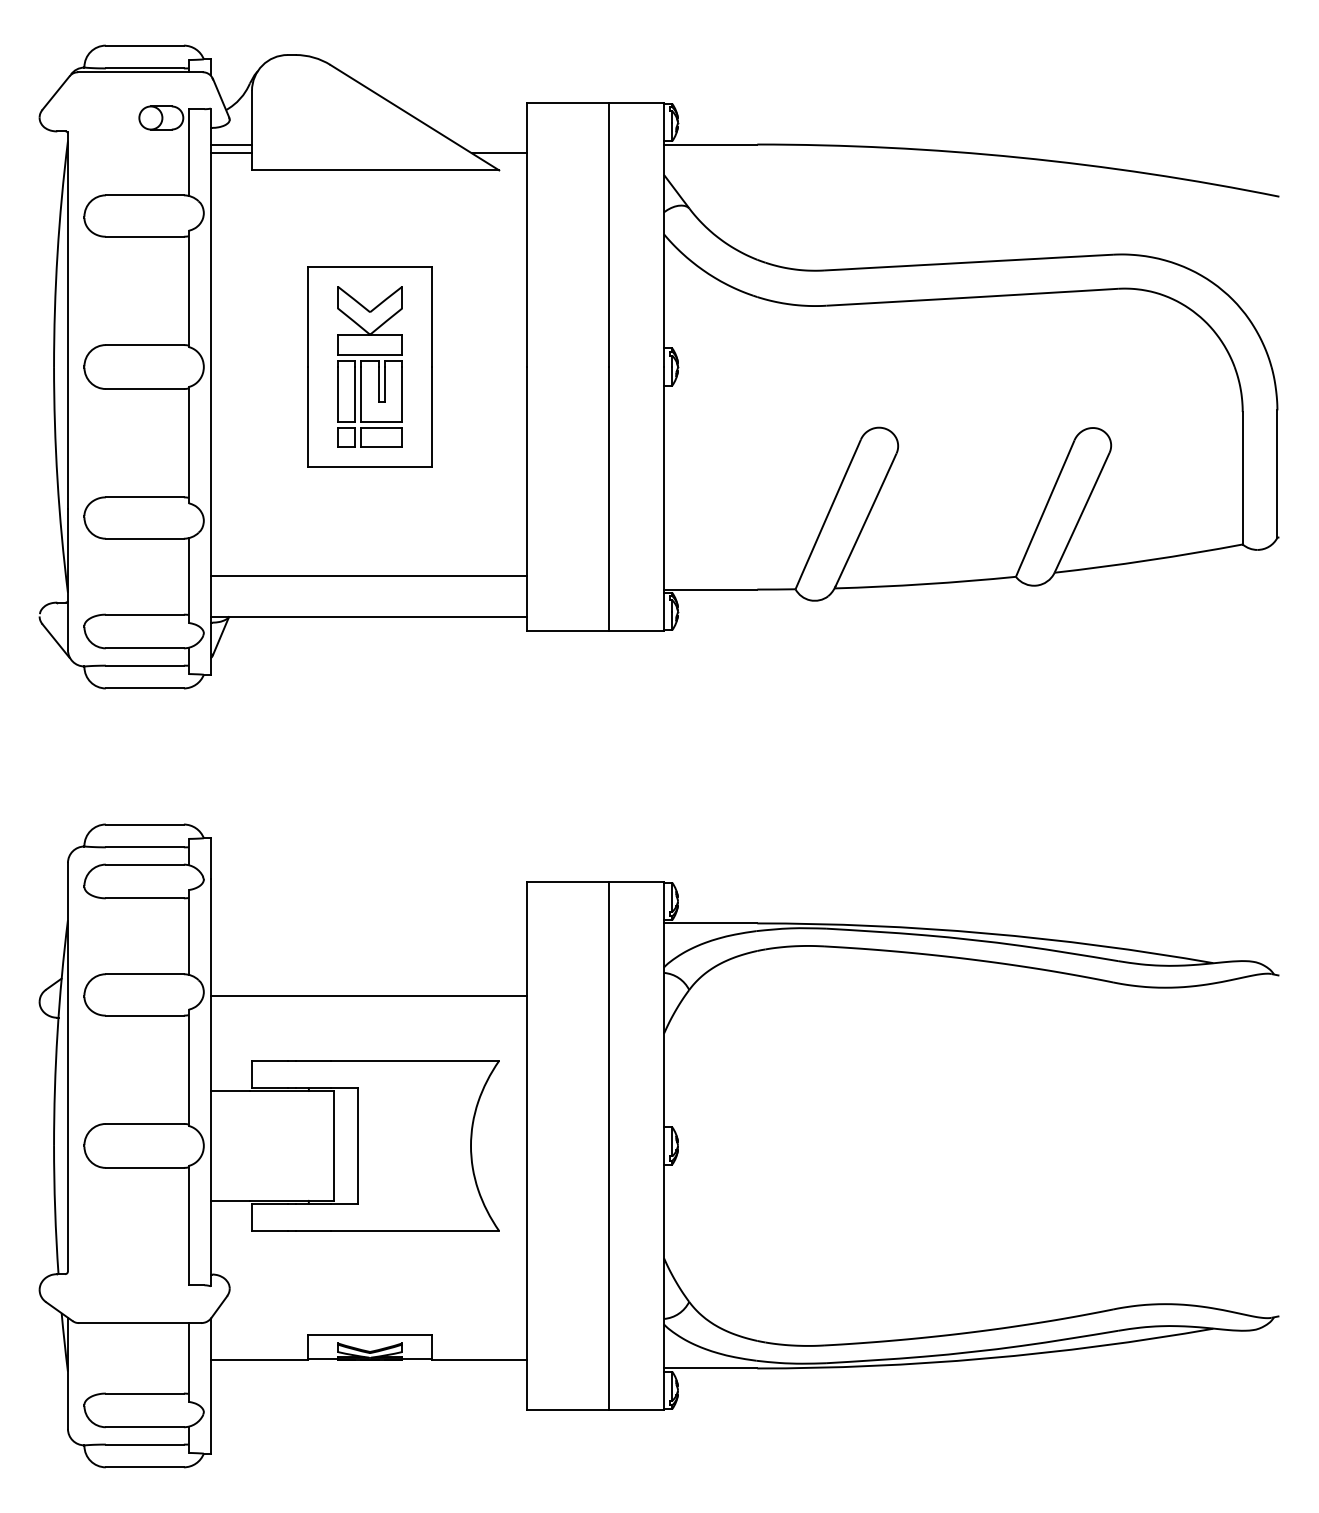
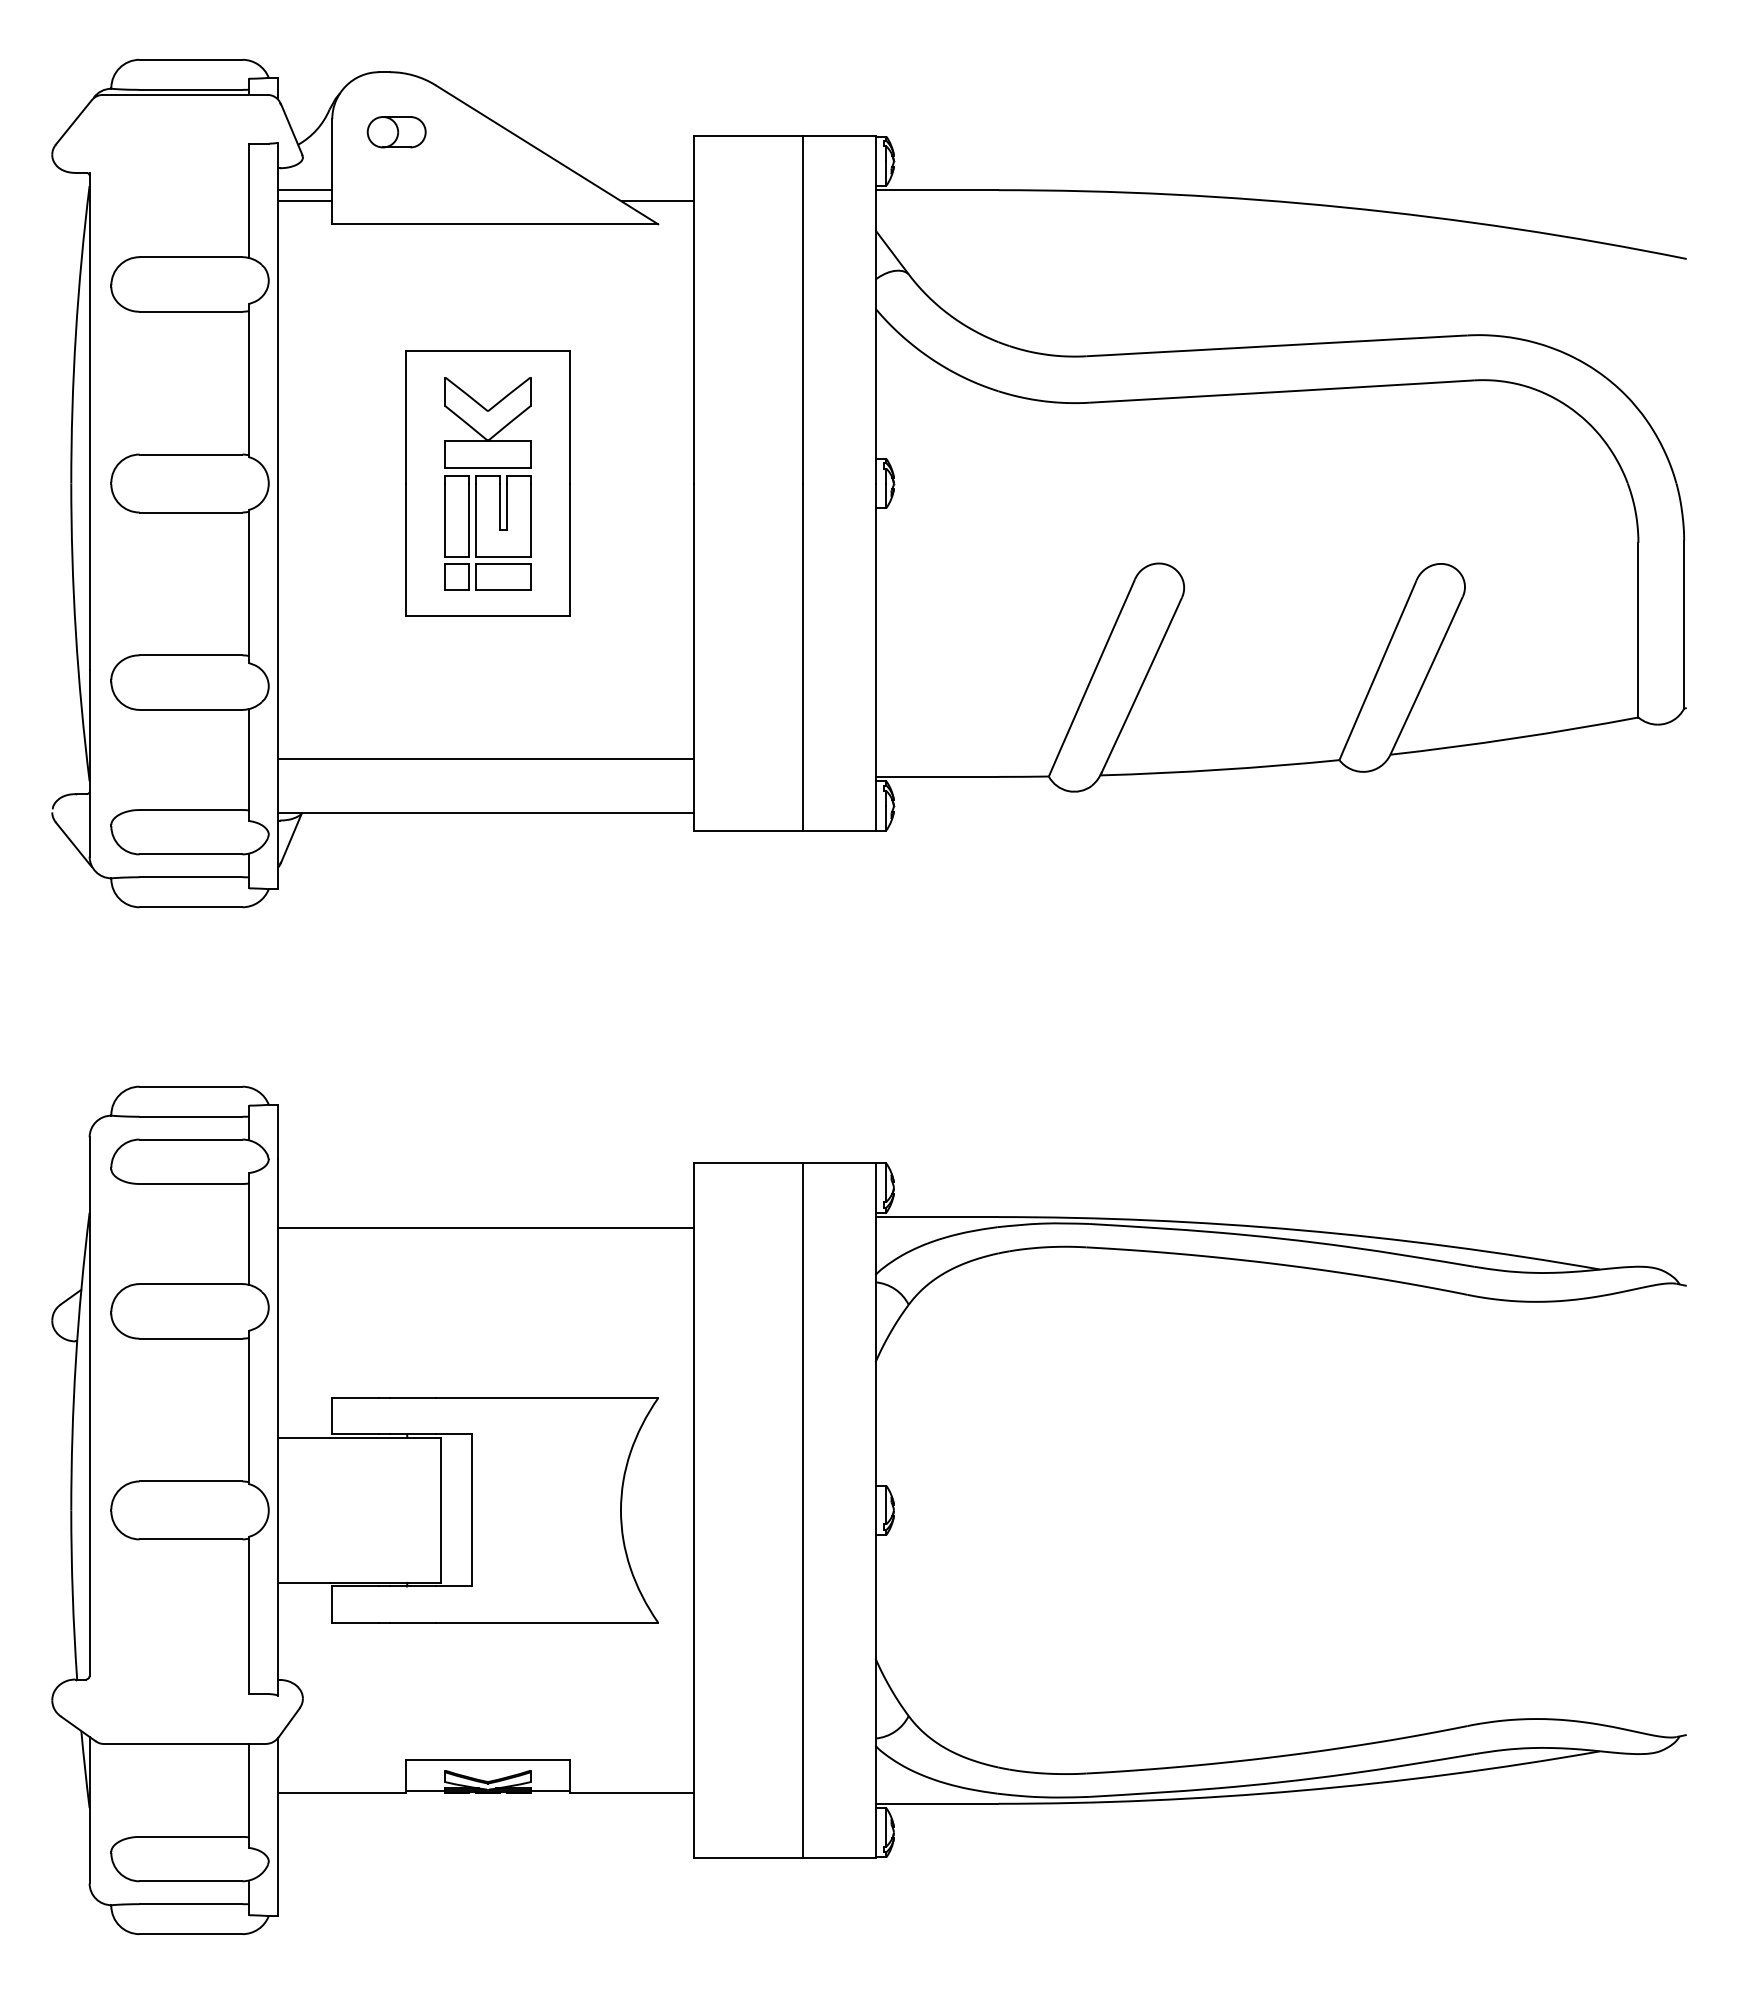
part: (161, 118) -> (396, 132), moved
line: (368, 995) -> (485, 1227), moved

